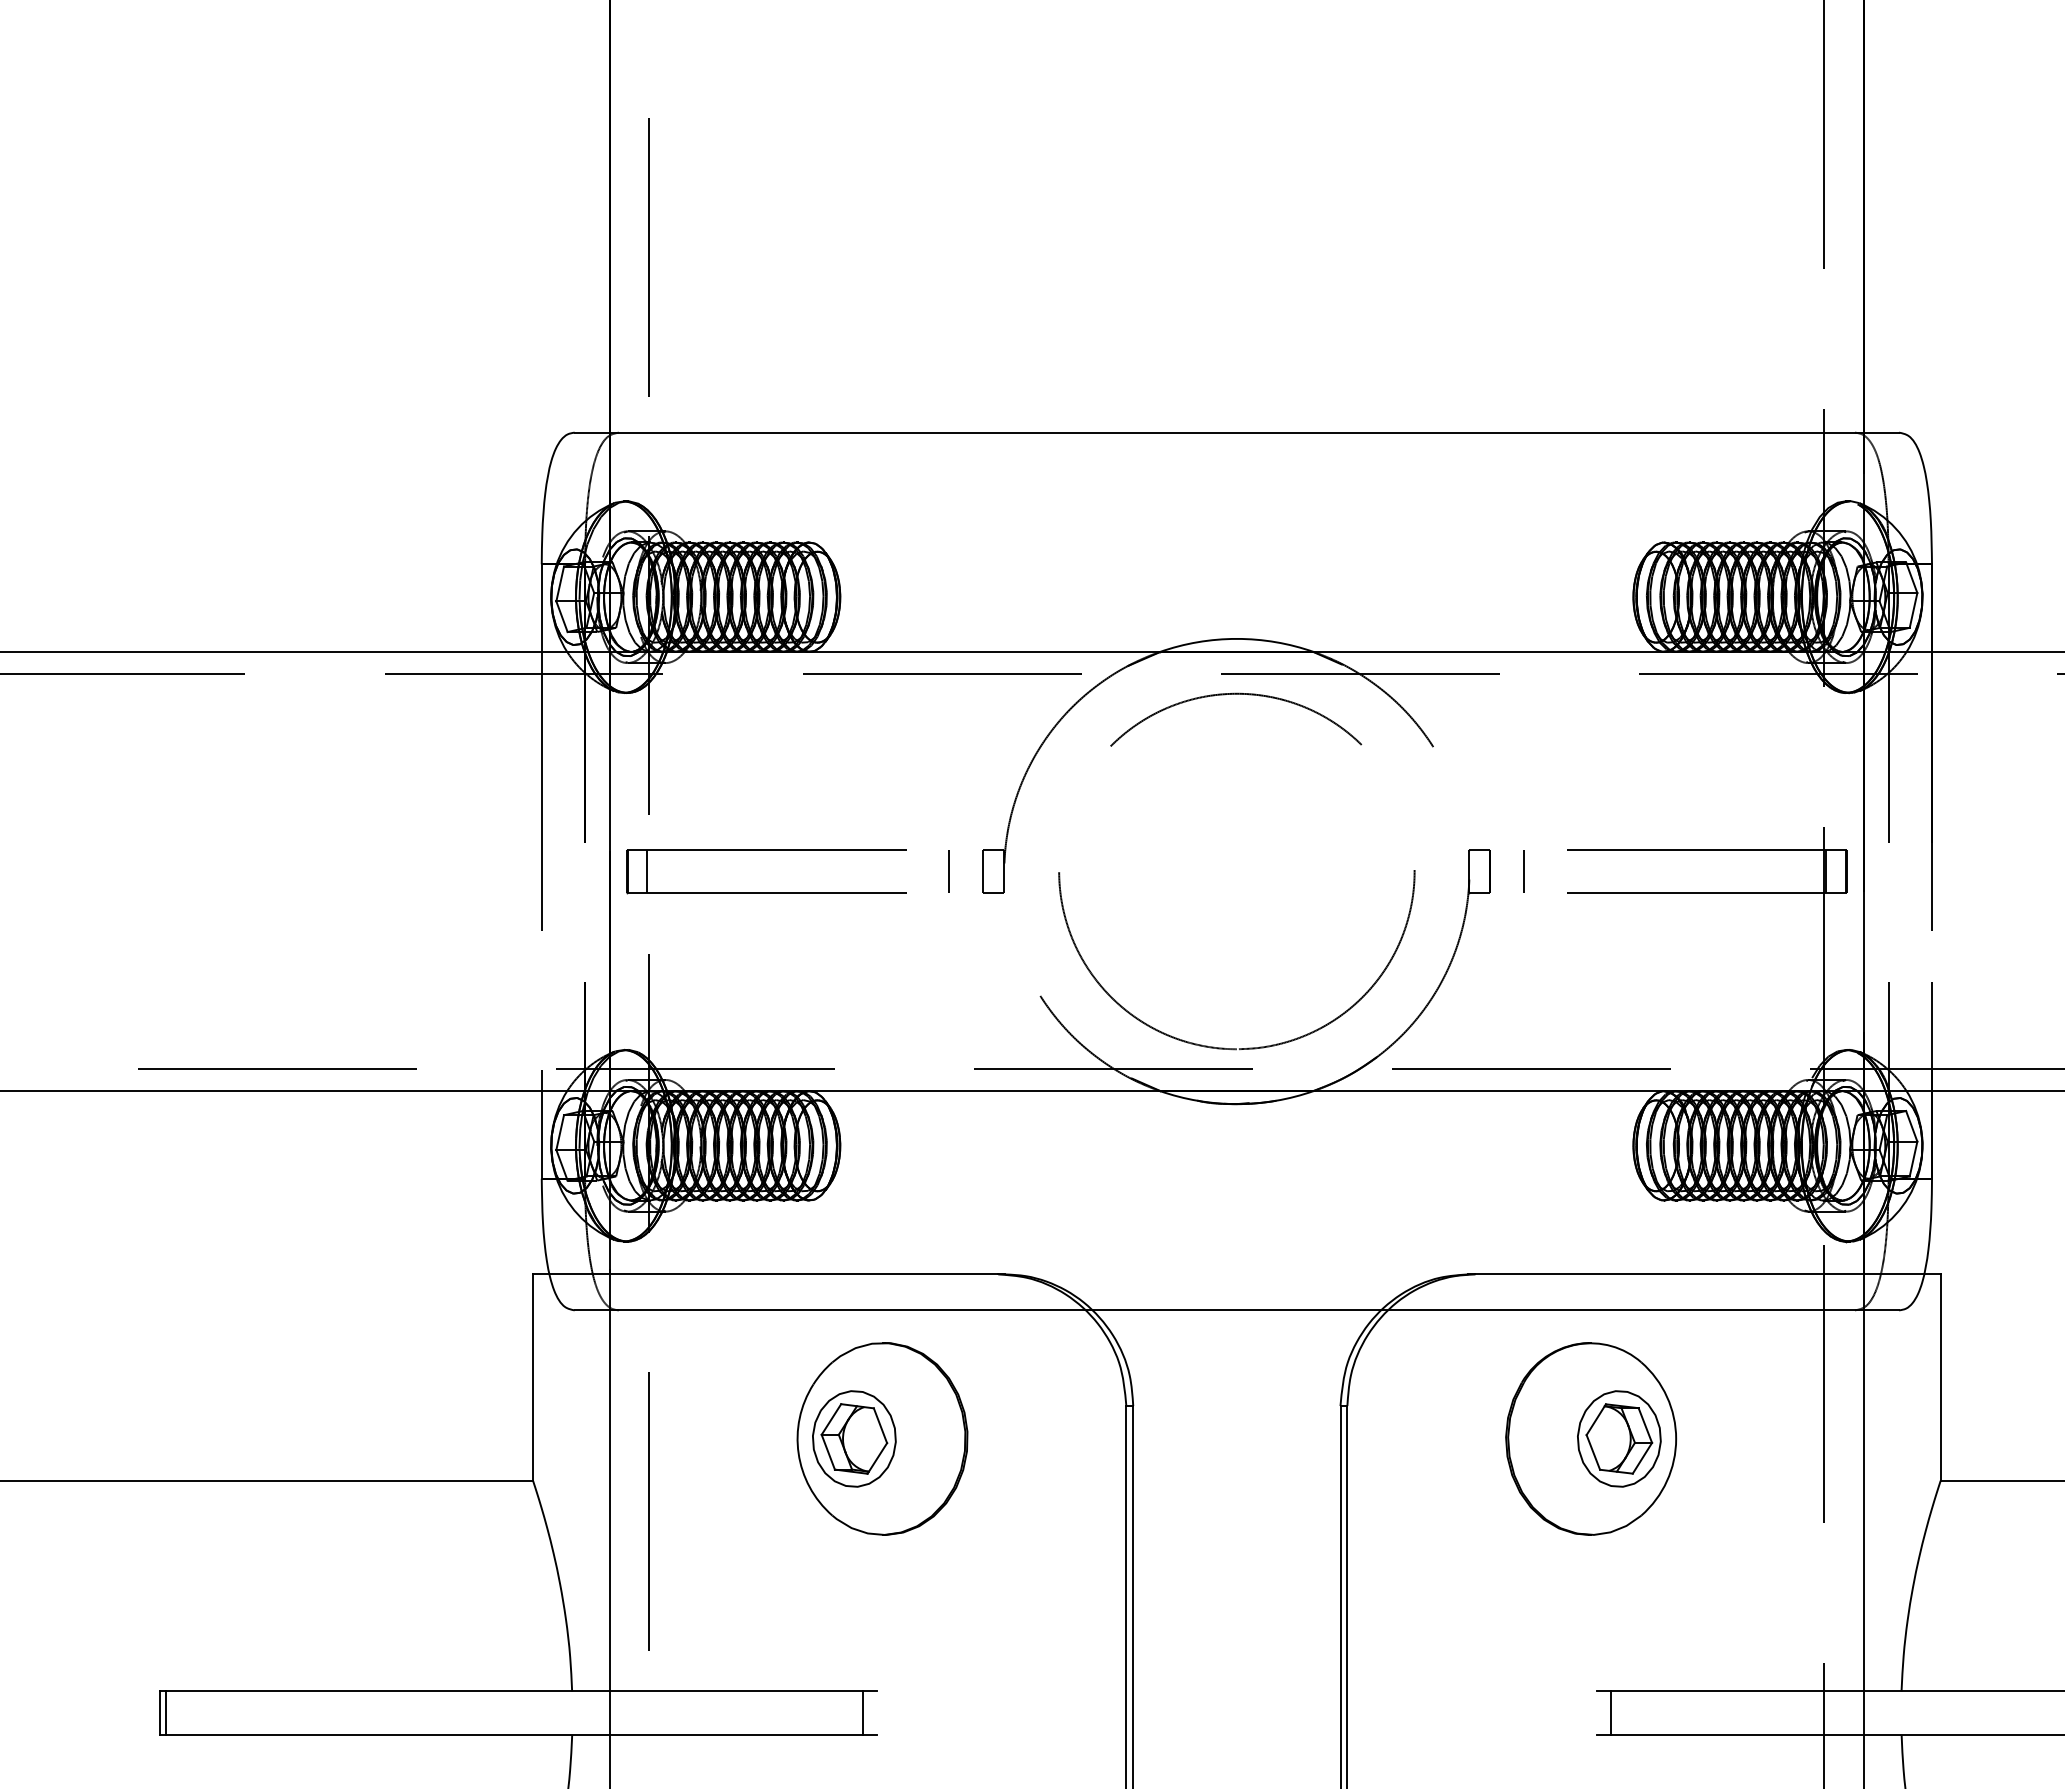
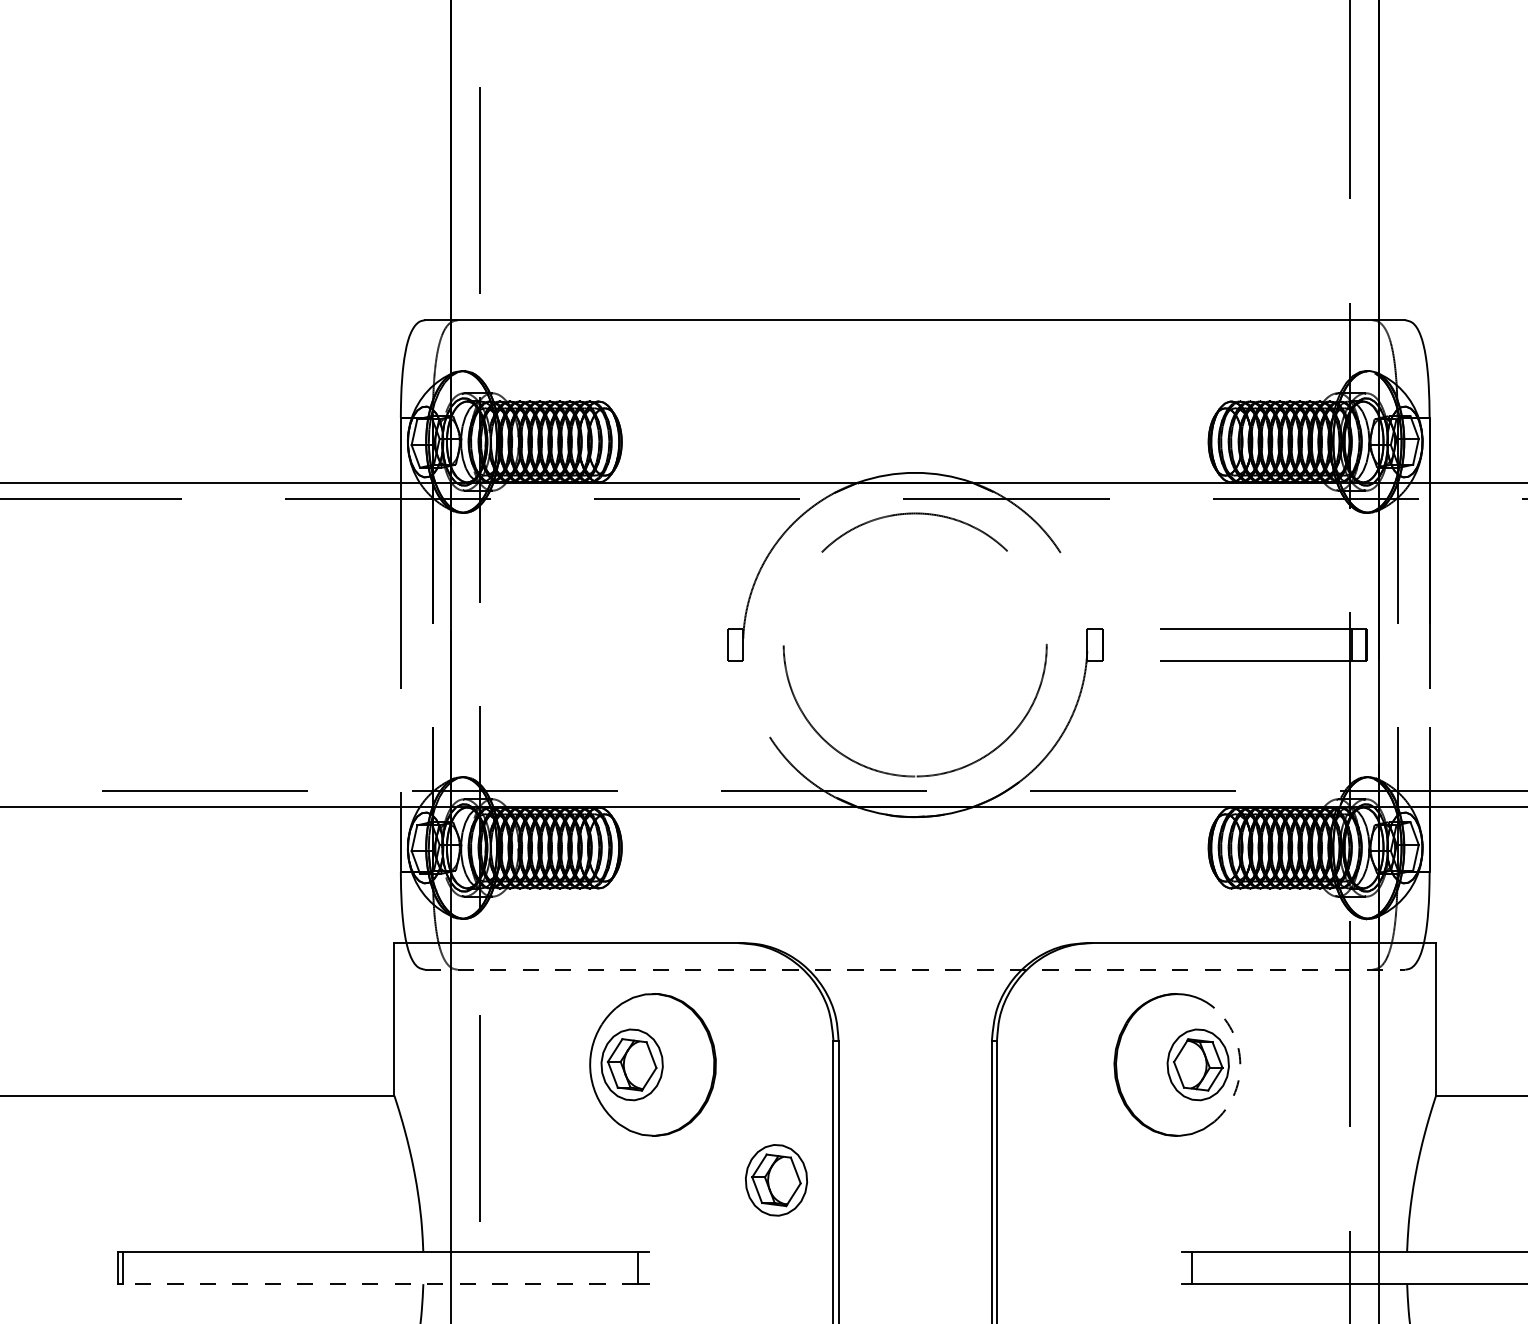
part: (766, 850) -> (567, 629), removed
line: (949, 871) -> (702, 644), removed
line: (1524, 871) -> (1128, 644), removed
line: (1237, 1310) -> (915, 969), solid -> dashed
arc: (1676, 1438) -> (1240, 1064), solid -> dashed
part: (1049, 1594) -> (776, 1180), added
line: (513, 1735) -> (379, 1284), solid -> dashed

